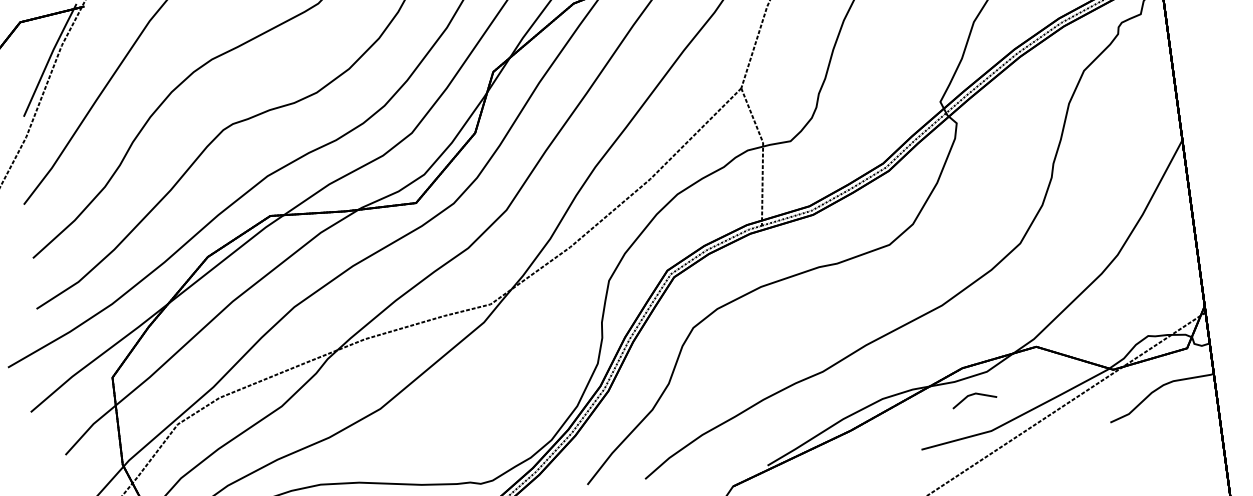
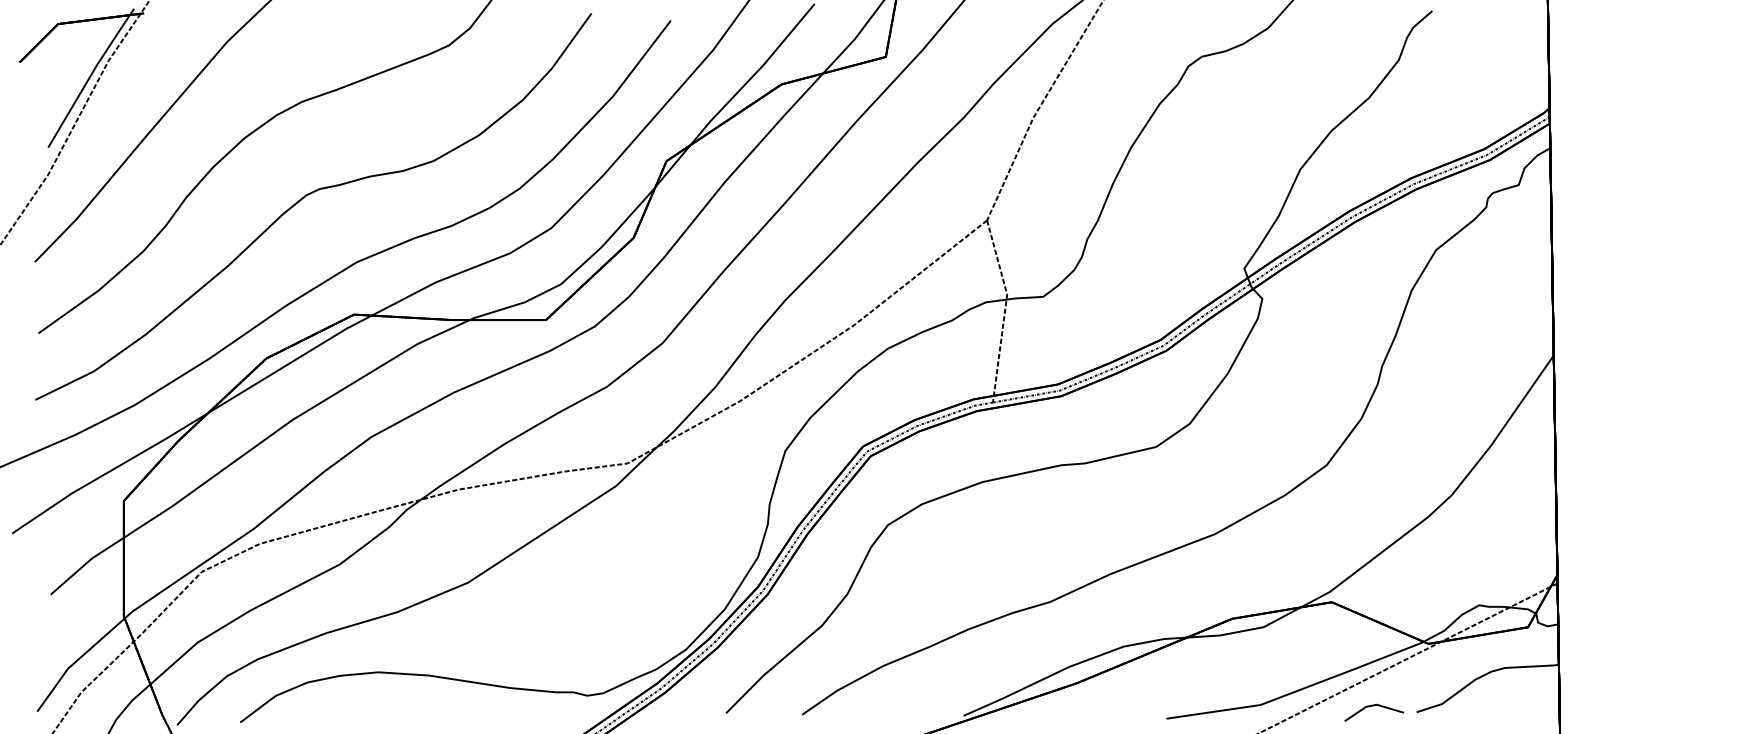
line: (974, 395) -> (1374, 706), moved

